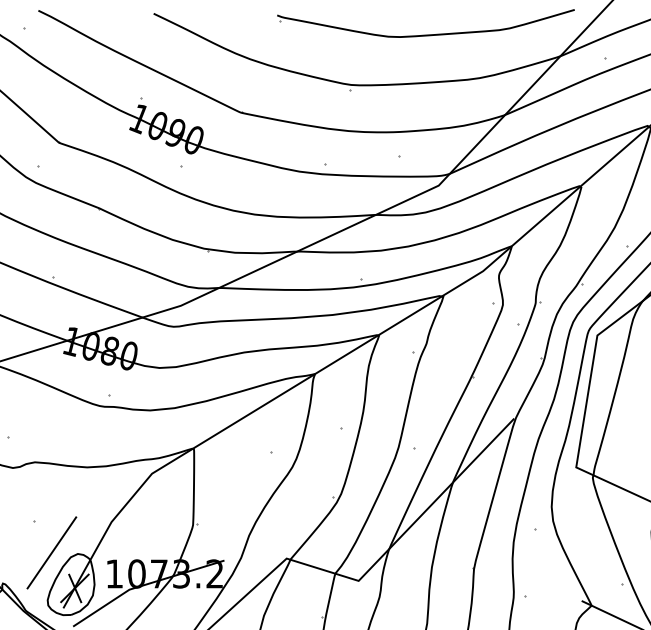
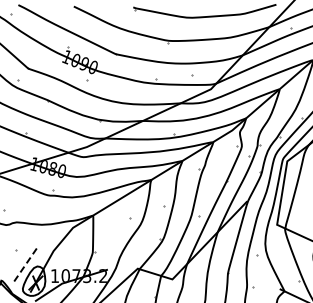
line: (51, 554) -> (24, 266), solid -> dashed

